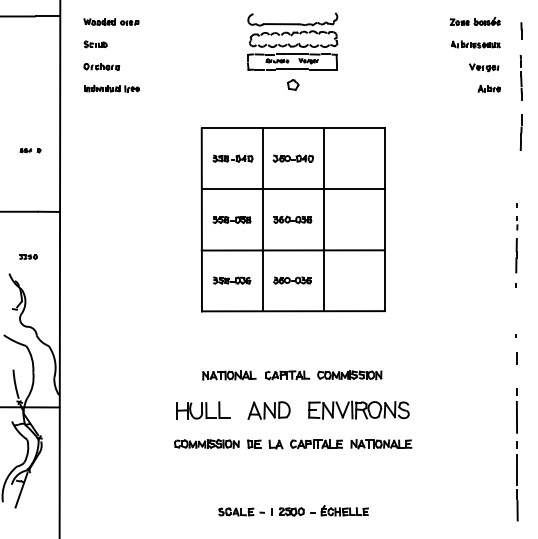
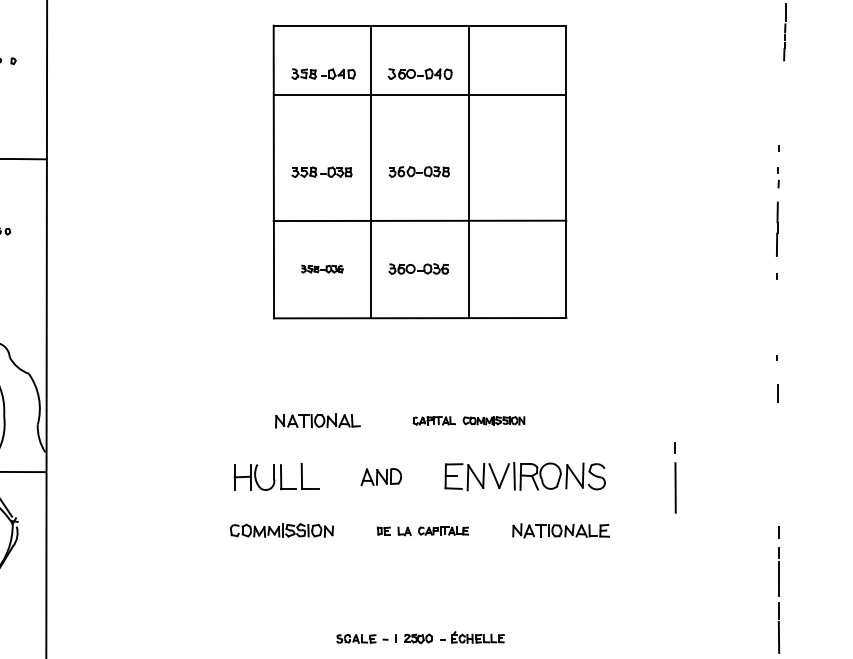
line: (292, 189) -> (418, 94), moved
part: (232, 280) -> (322, 268), size x0.7
part: (323, 375) -> (468, 420), size x0.6
part: (268, 410) -> (380, 476), size x0.6
line: (516, 410) -> (674, 476), moved
part: (294, 444) -> (422, 531), size x0.6
part: (293, 510) -> (420, 636), size x0.7

